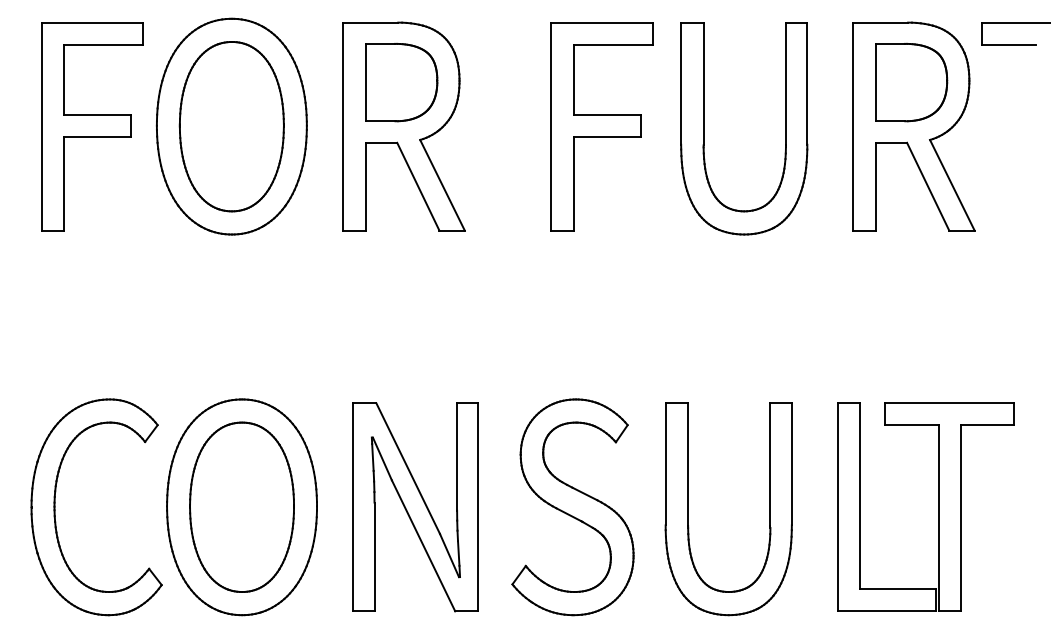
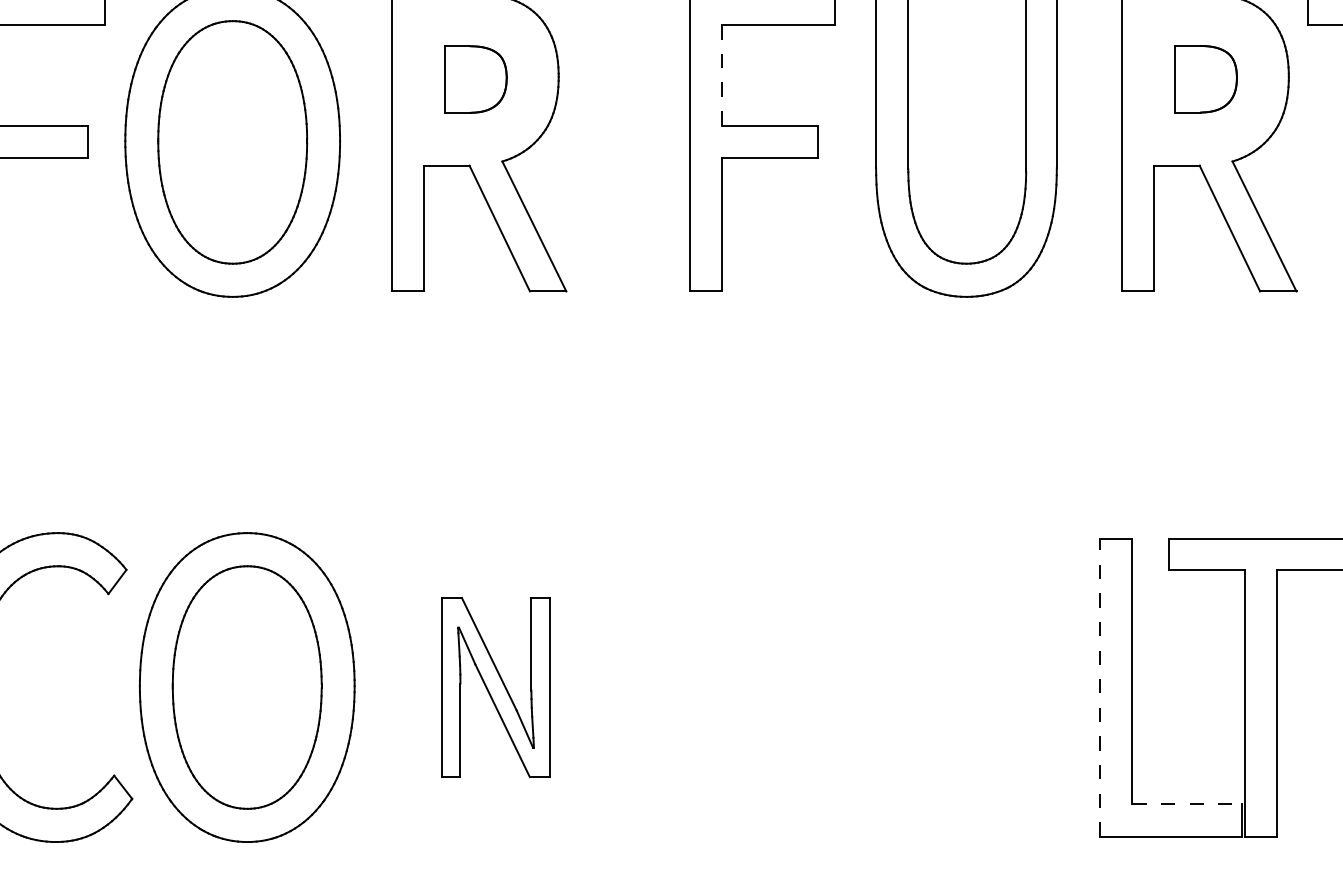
line: (573, 80) -> (721, 76), solid -> dashed
part: (401, 82) -> (475, 79), size x0.6
part: (911, 82) -> (1205, 79), size x0.6
line: (837, 506) -> (1100, 686), solid -> dashed
part: (415, 507) -> (495, 687), size x0.6
part: (572, 507) -> (720, 687), removed
part: (688, 509) -> (886, 690), removed
line: (898, 588) -> (1187, 803), solid -> dashed

